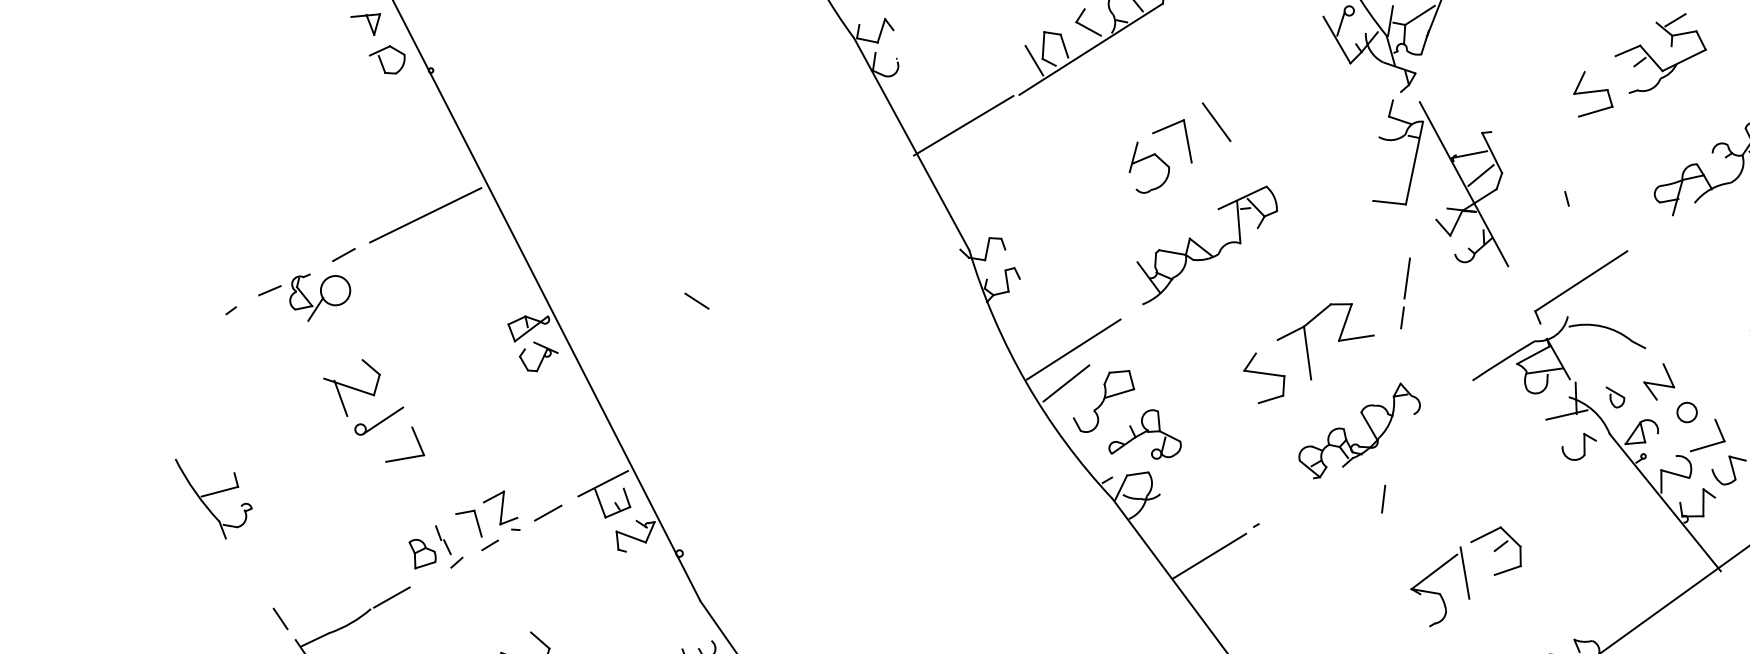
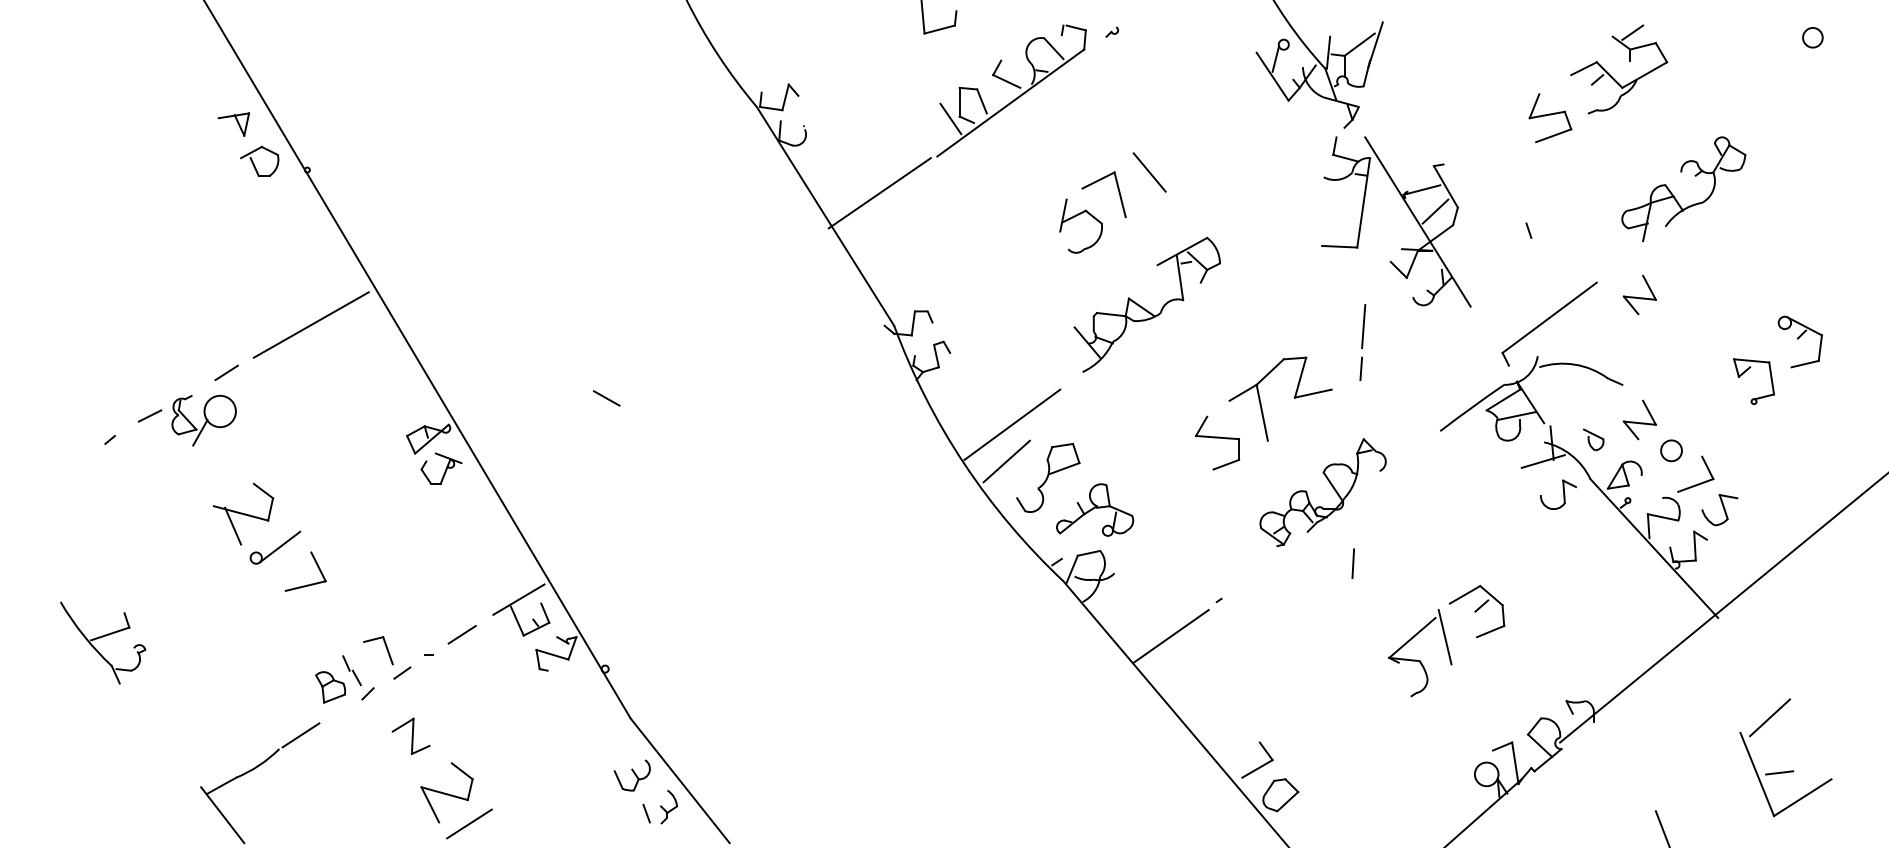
part: (1666, 264) -> (1639, 294), added
part: (500, 507) -> (410, 735), moved
line: (280, 618) -> (183, 765), removed

